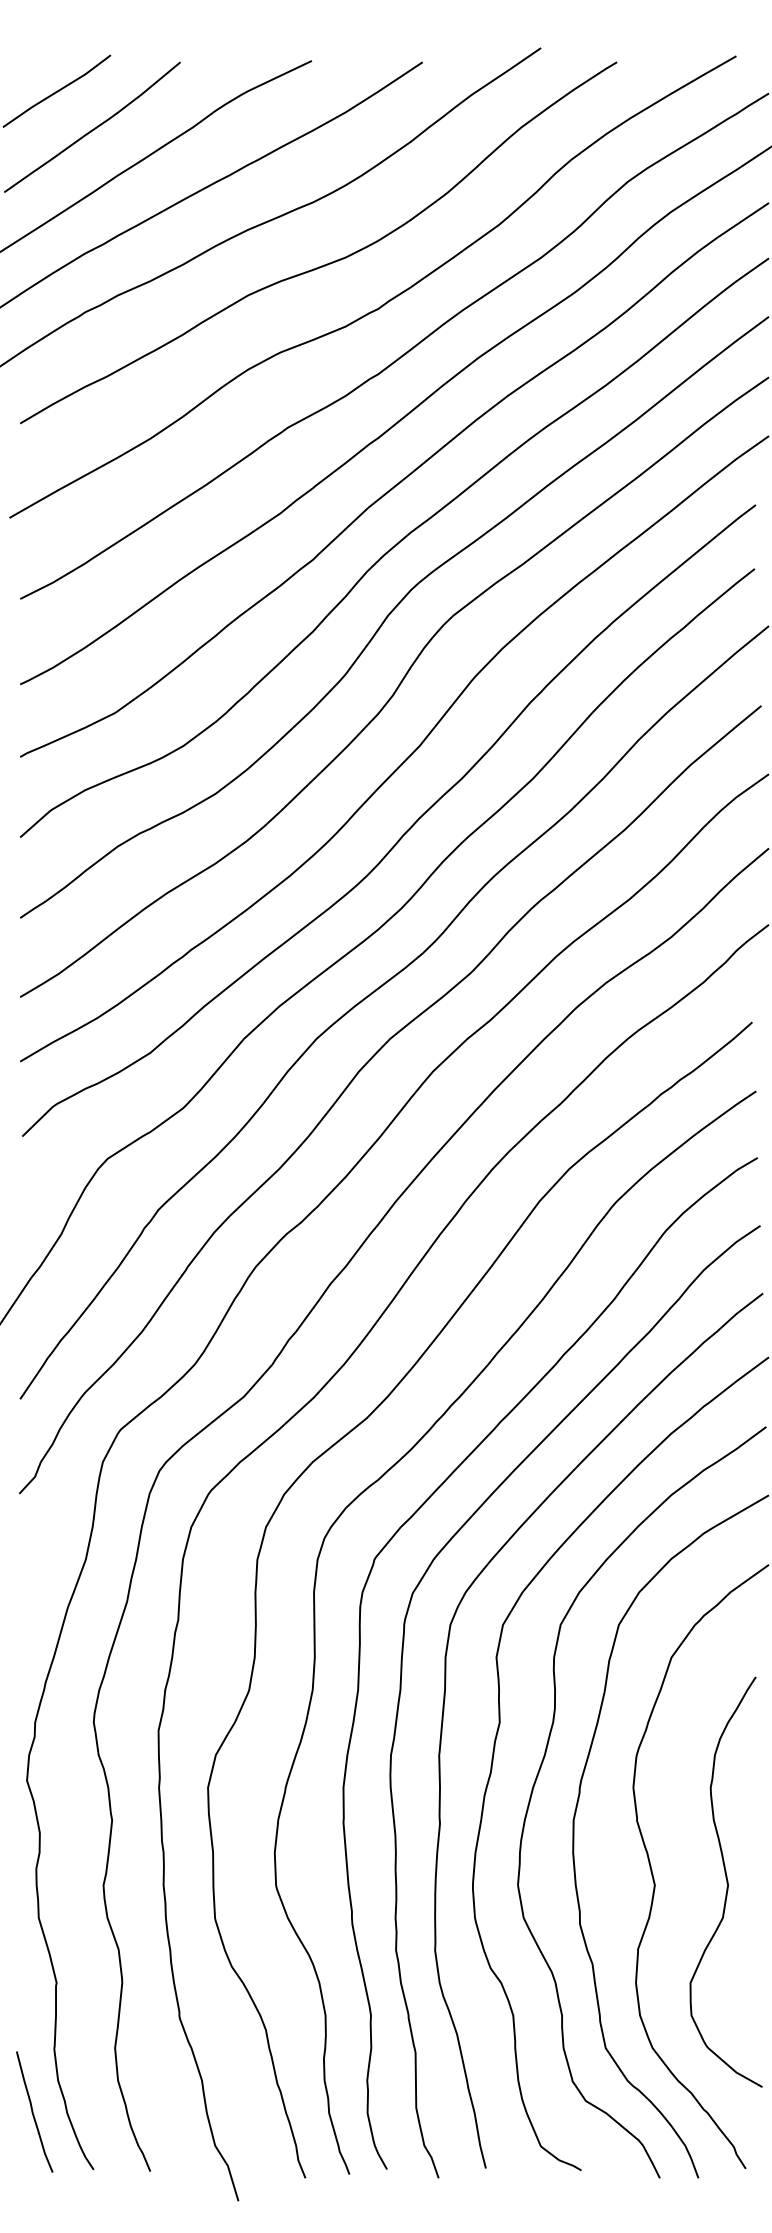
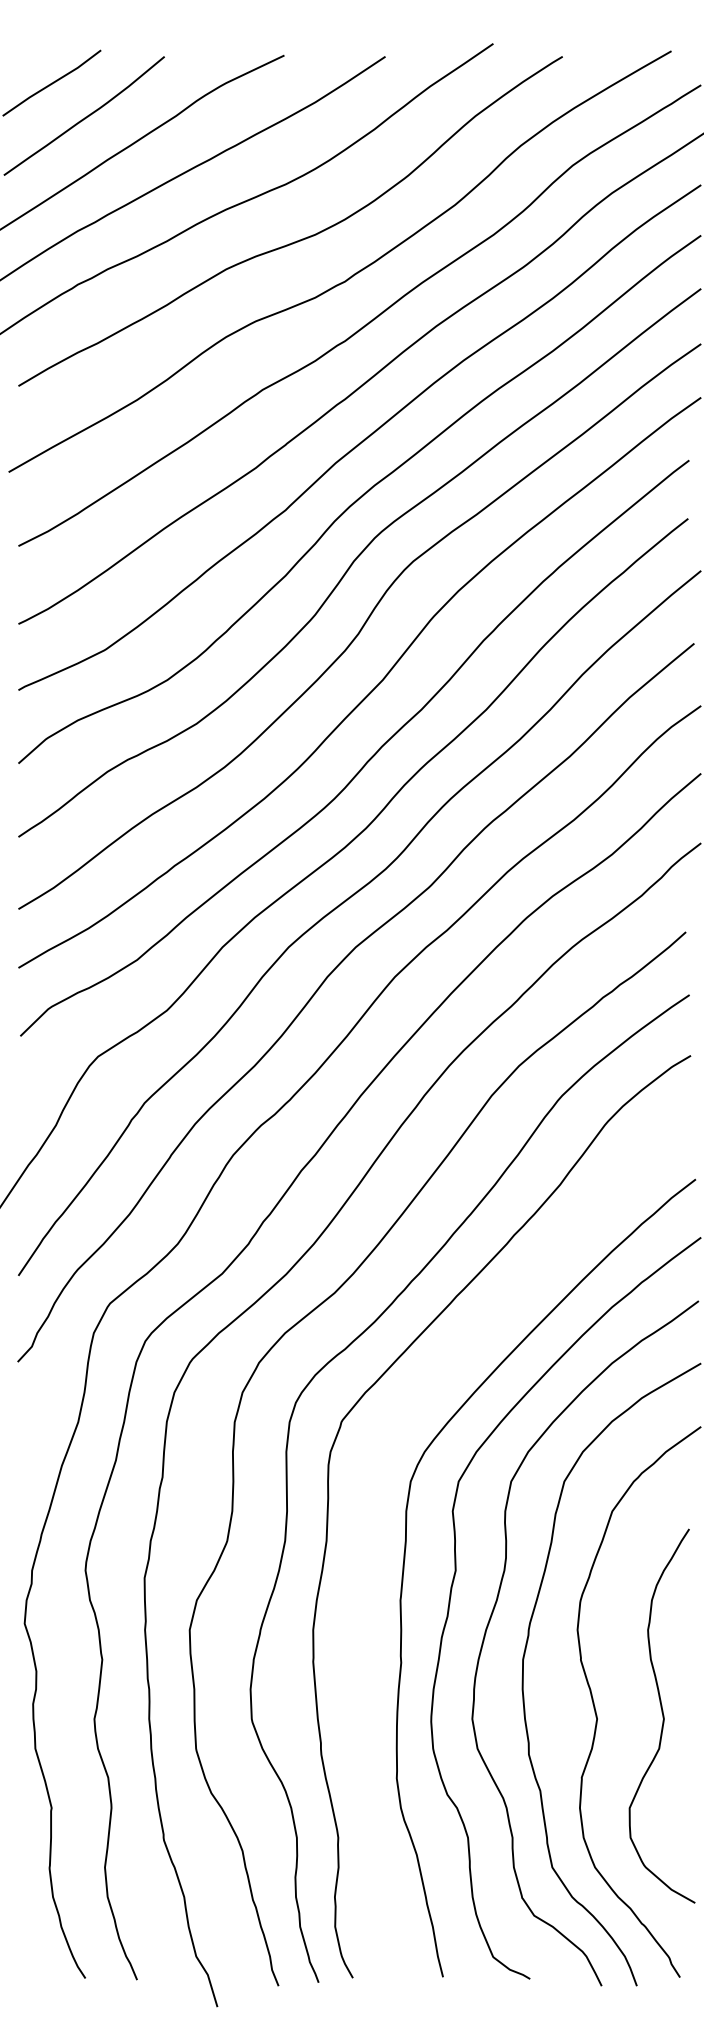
curve: (401, 1689) -> (366, 1540), removed
curve: (33, 2111) -> (30, 1925), removed

